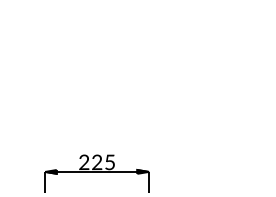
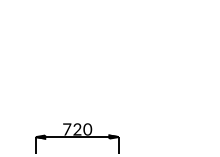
text: (84, 161) -> (67, 128), 2 -> 7
text: (109, 162) -> (87, 129), 5 -> 0

